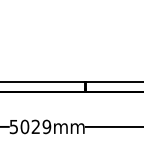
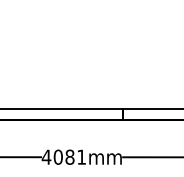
text: (29, 126) -> (63, 156), 5029mm -> 4081mm

